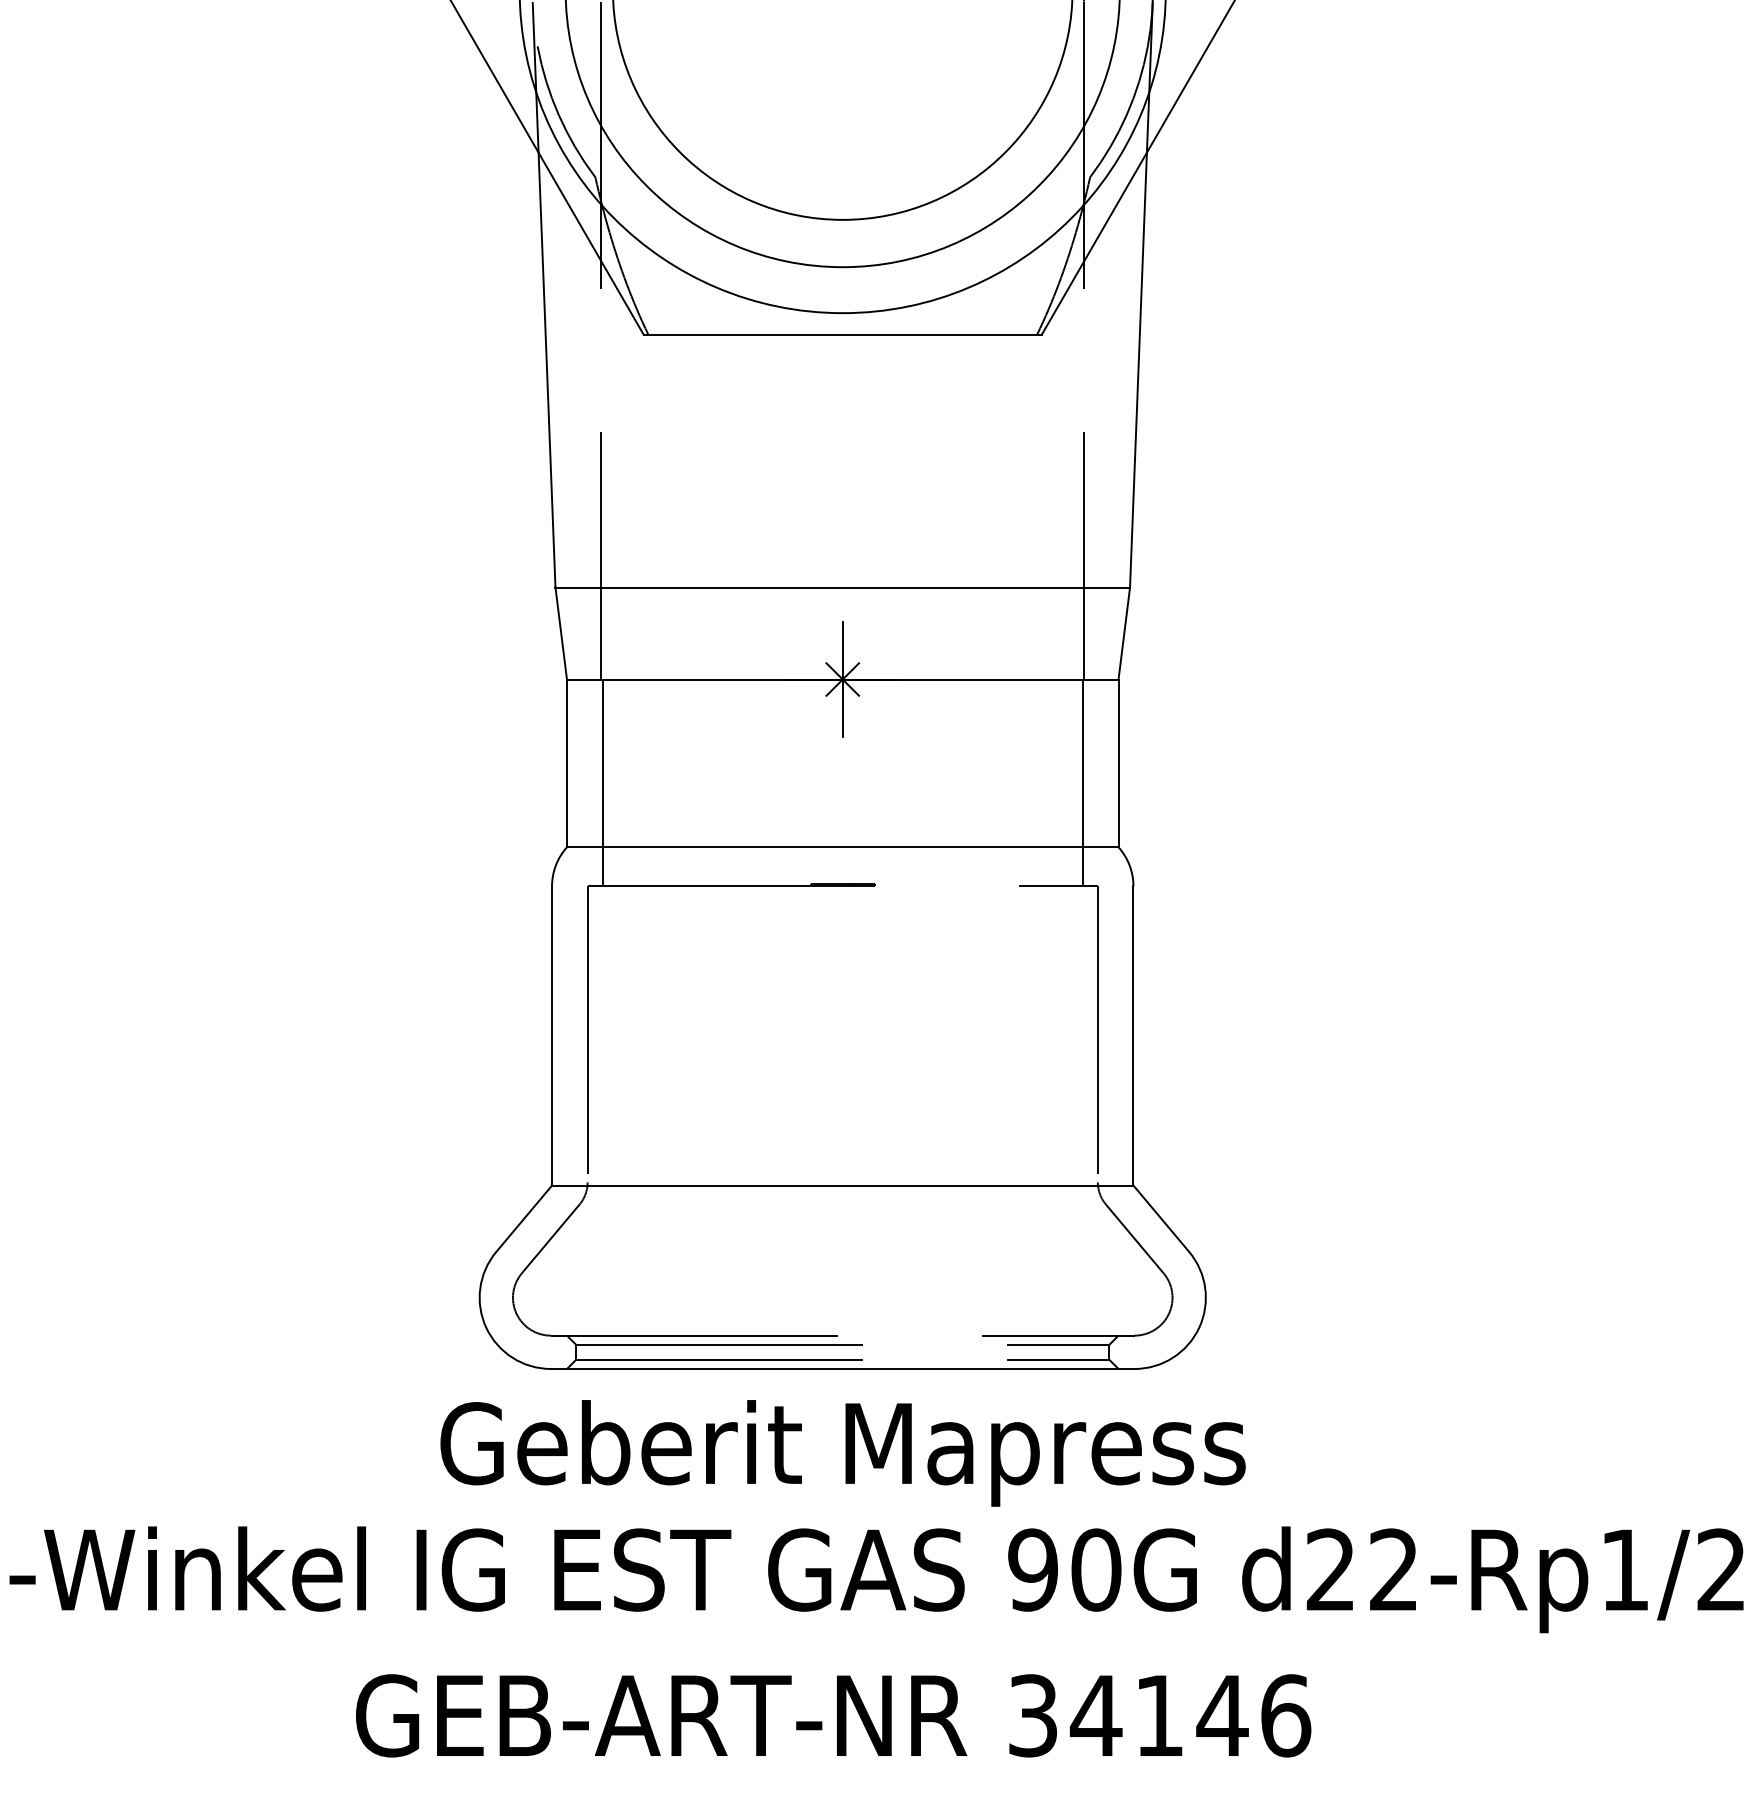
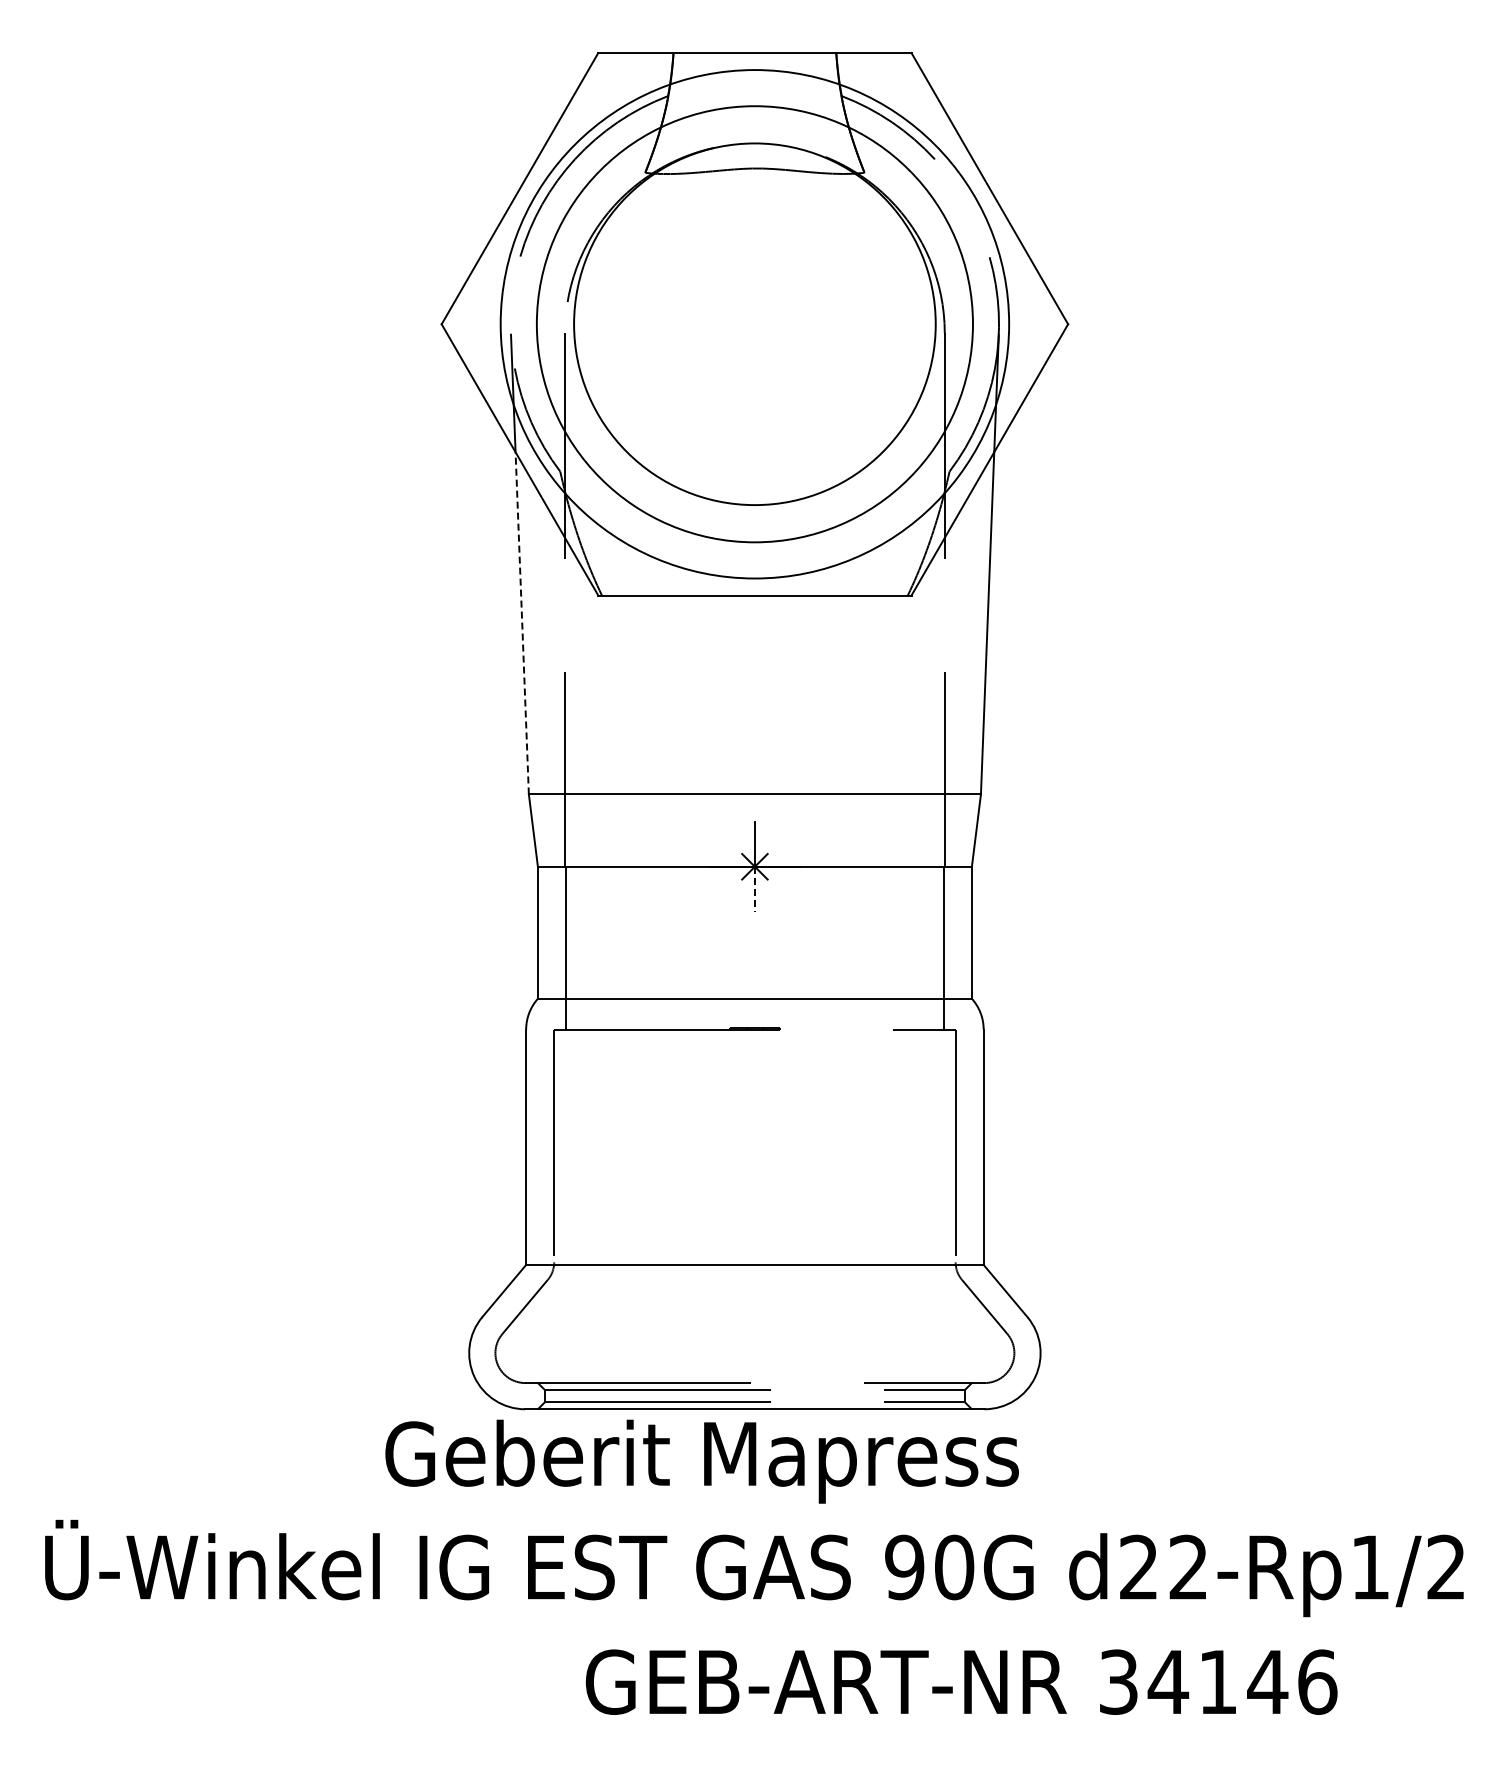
line: (547, 369) -> (522, 622), solid -> dashed
line: (842, 708) -> (754, 889), solid -> dashed
text: (842, 1453) -> (701, 1461), moved
text: (833, 1714) -> (961, 1681), moved

